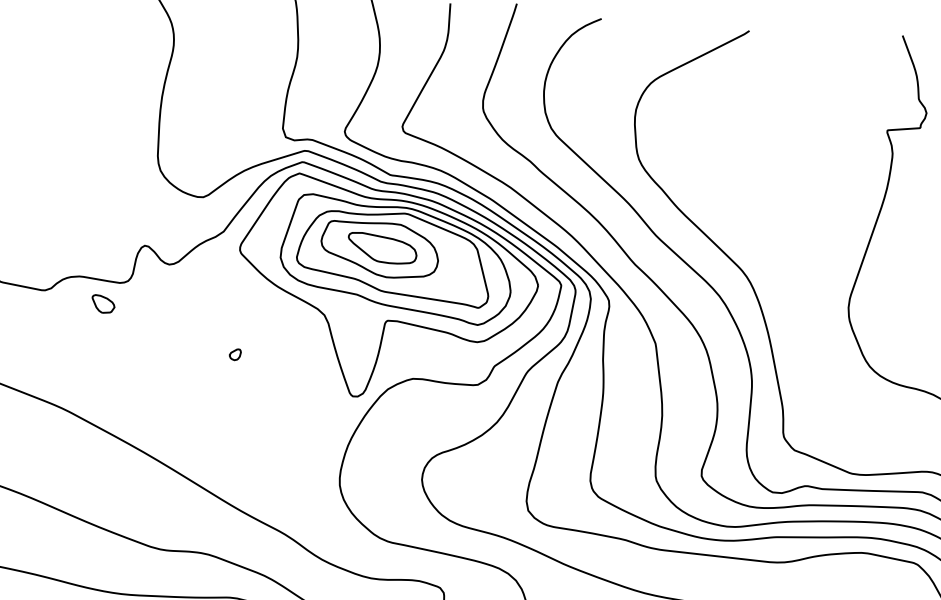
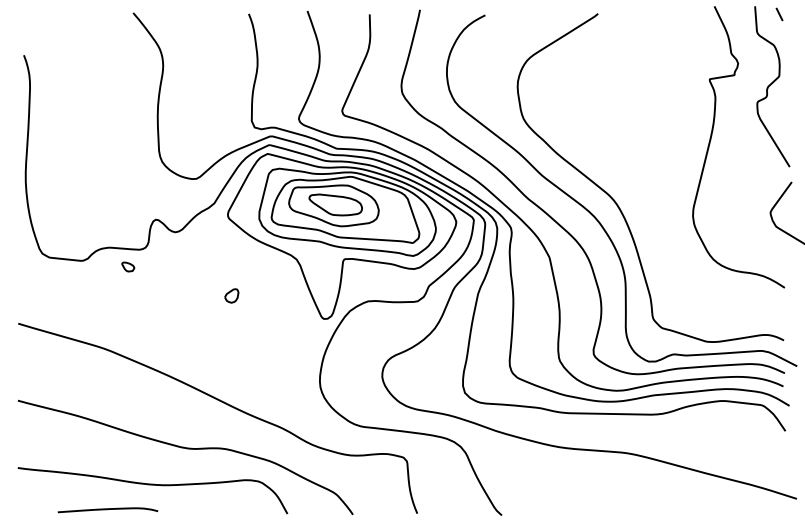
part: (102, 303) -> (127, 266), size x0.7
part: (234, 354) -> (231, 295), size x1.6

